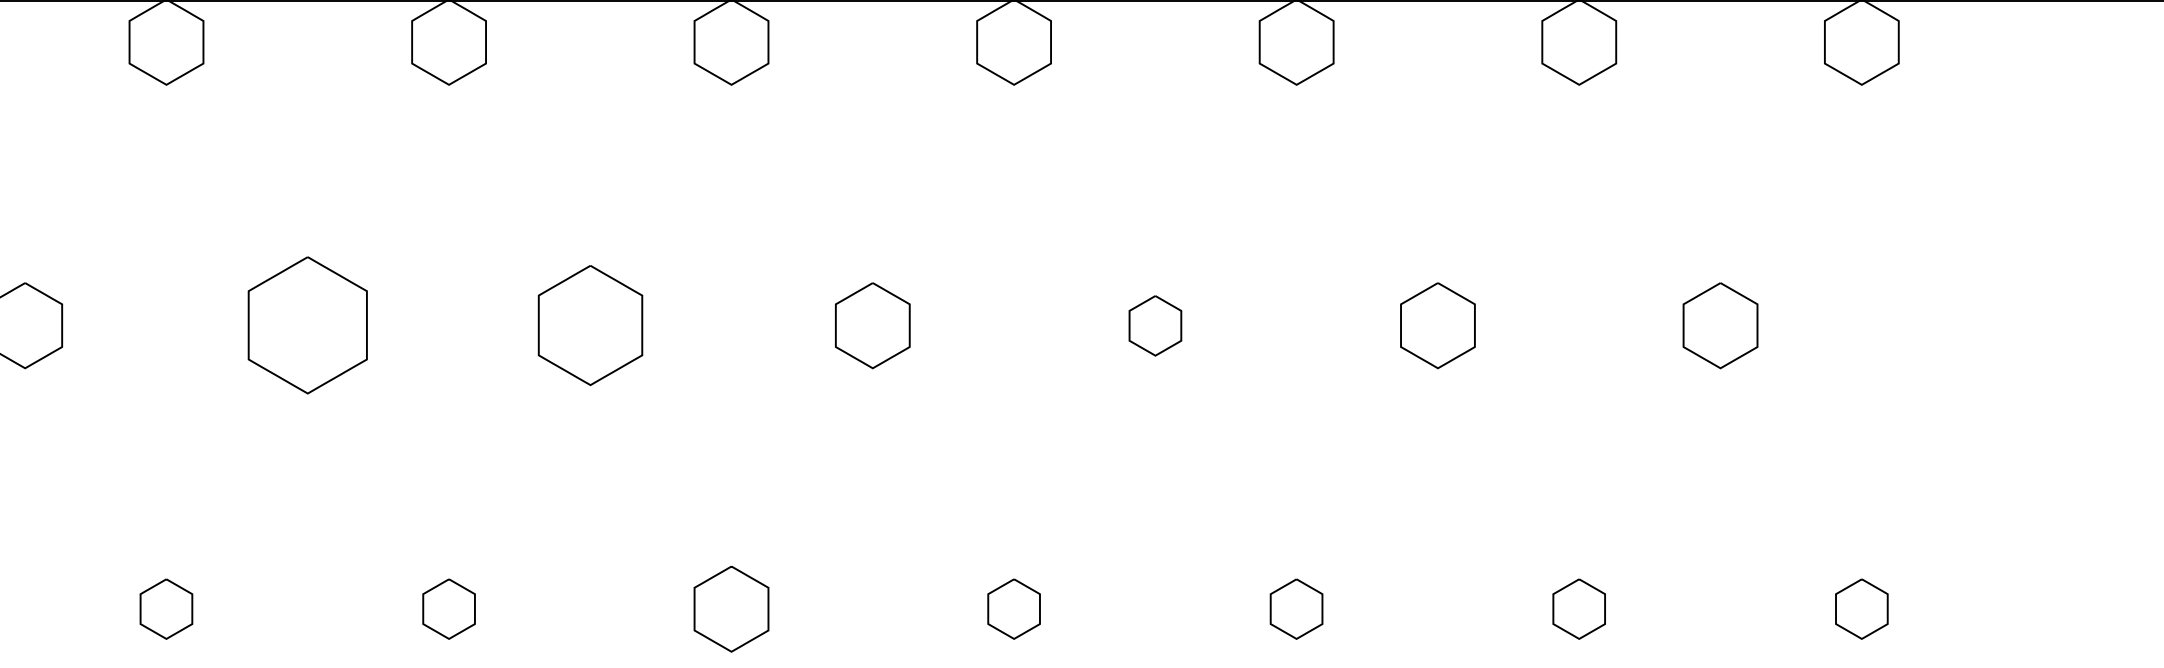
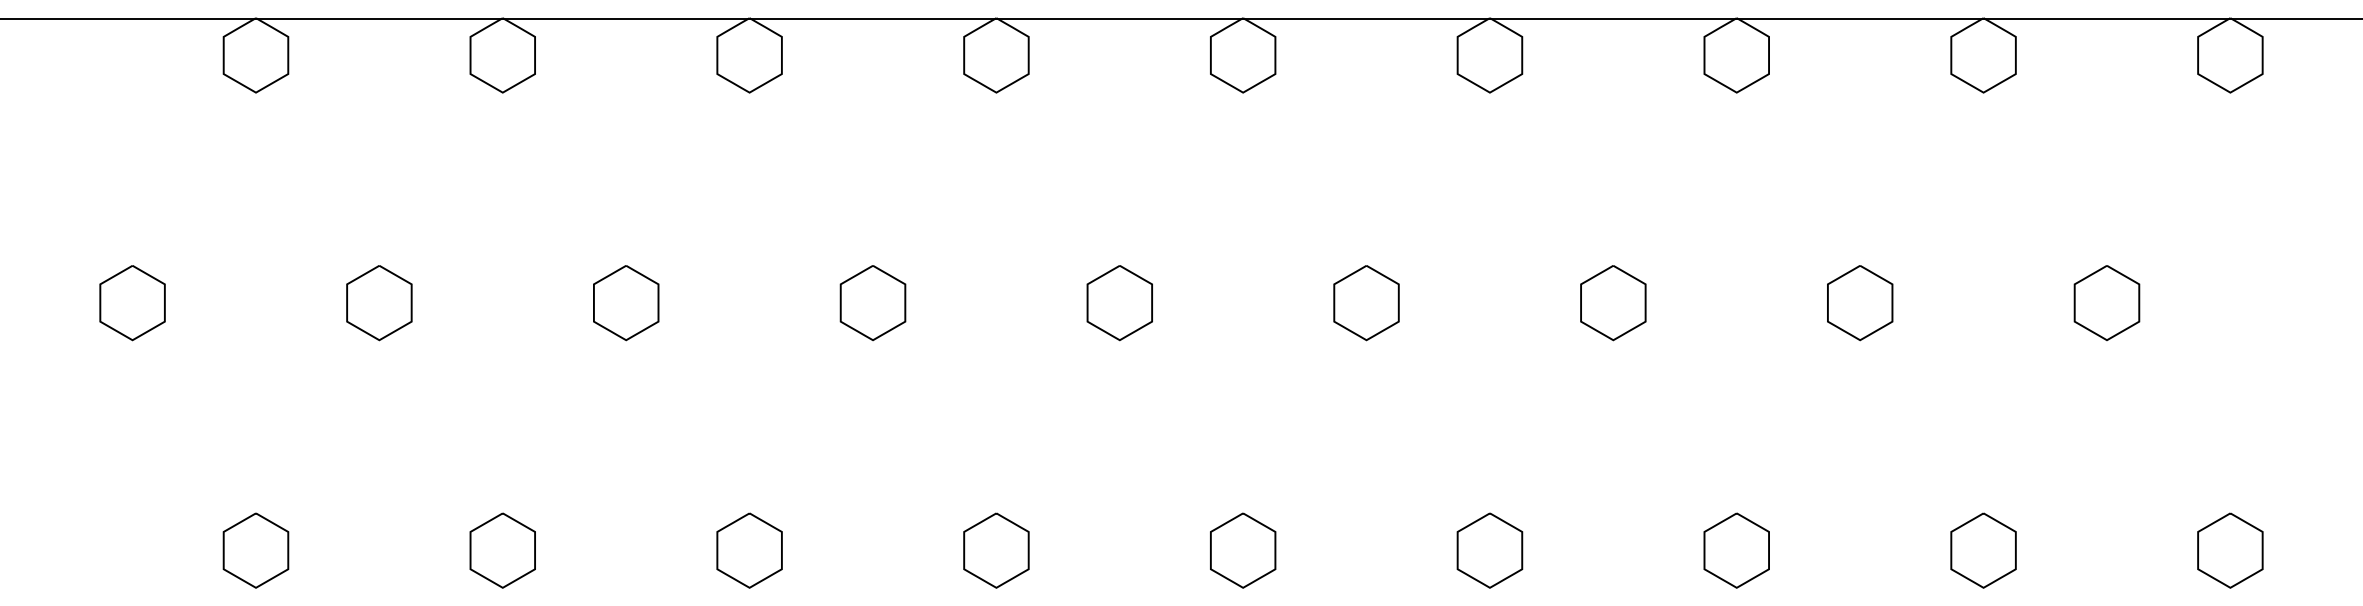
part: (307, 326) -> (872, 303), size x0.62
part: (589, 326) -> (1119, 303), size x0.71
part: (1155, 326) -> (1613, 303), size x1.43
part: (166, 609) -> (749, 550), size x1.43
part: (449, 609) -> (996, 550), size x1.43
part: (1013, 609) -> (1489, 550), size x1.43
part: (1296, 609) -> (1736, 550), size x1.43
part: (1579, 609) -> (1983, 550), size x1.43
part: (1861, 609) -> (2230, 550), size x1.43

